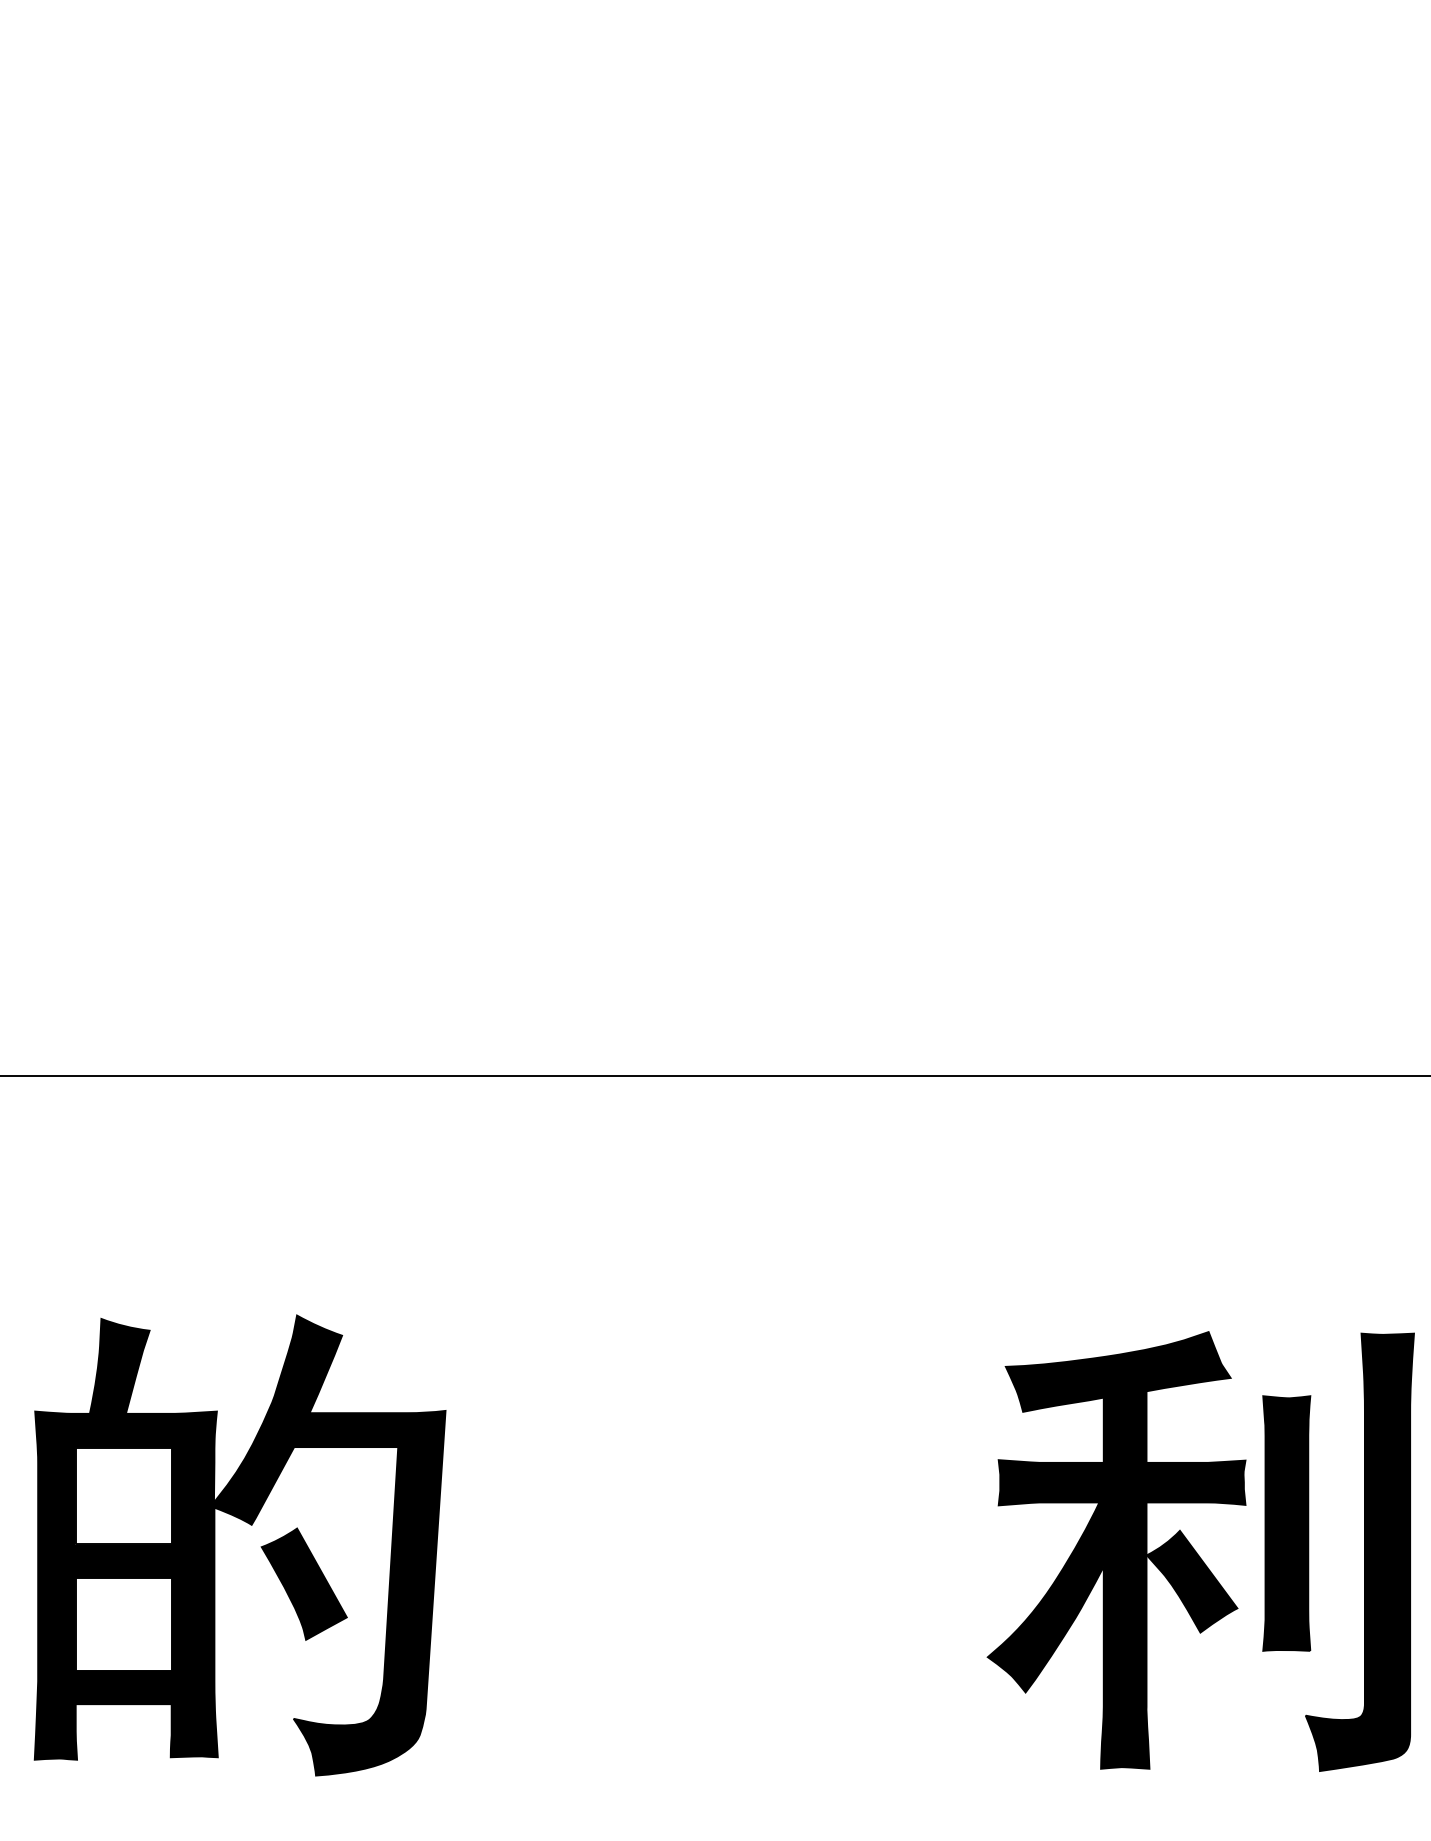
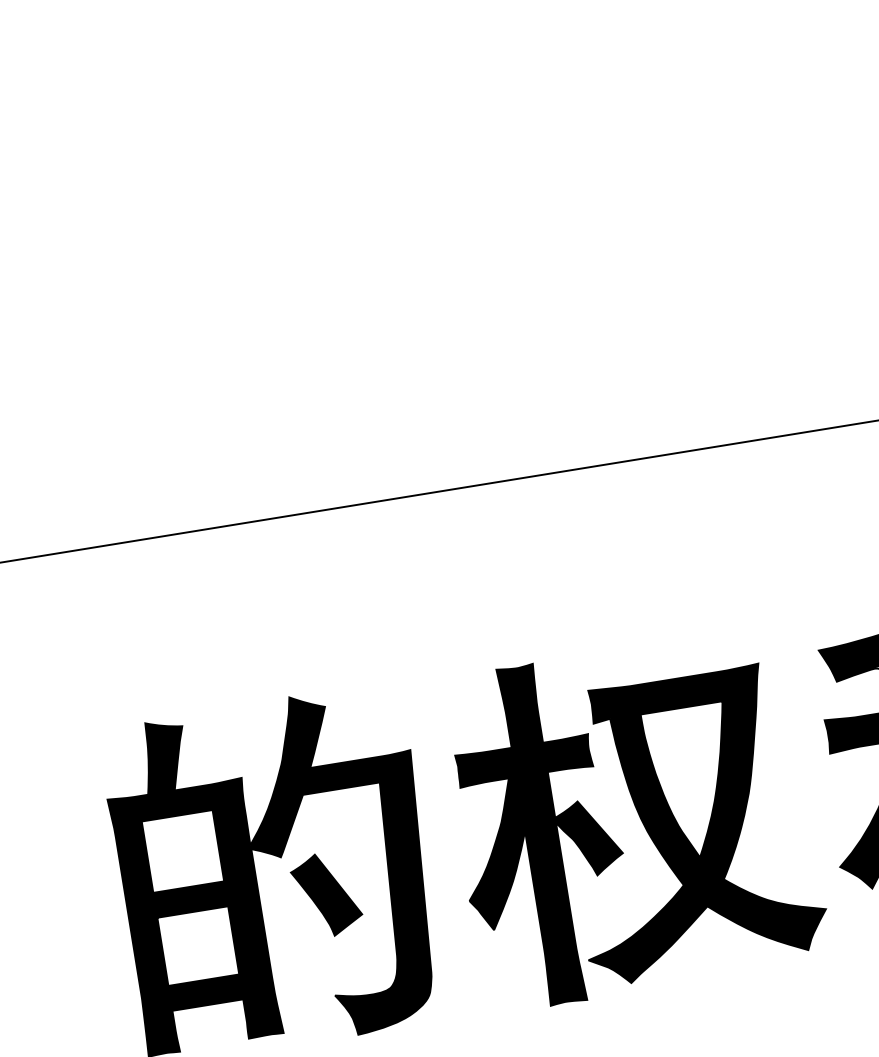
part: (733, 1548) -> (639, 817), added

